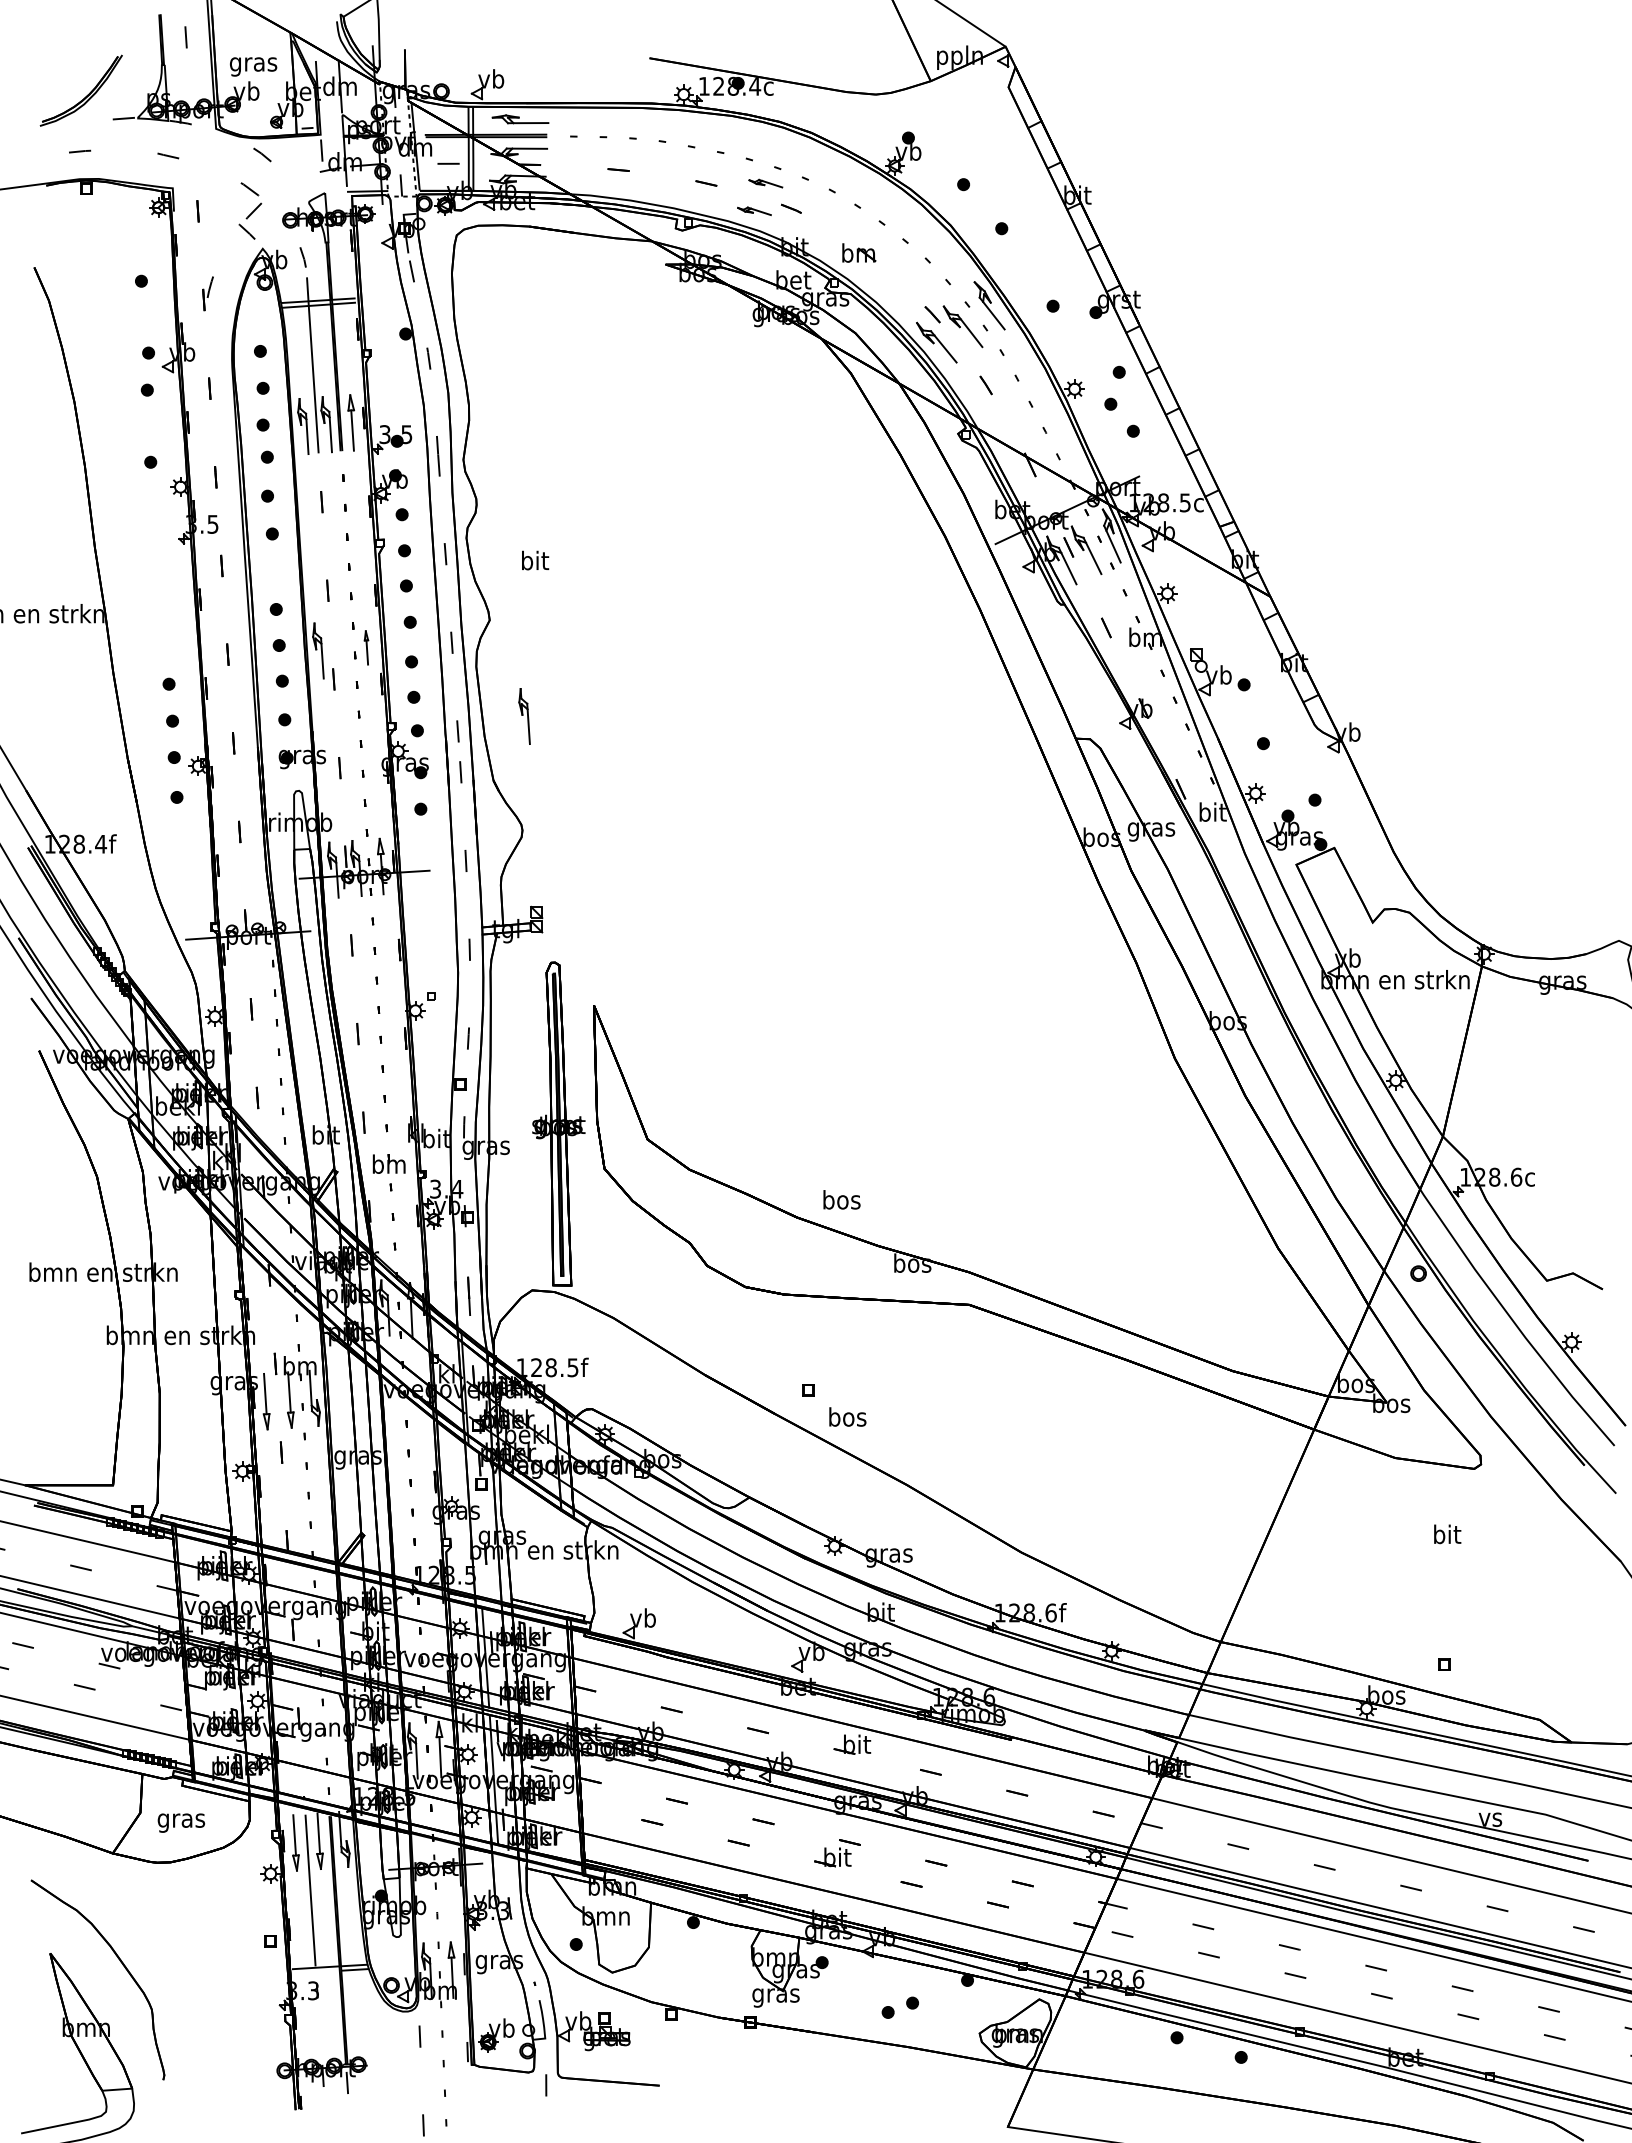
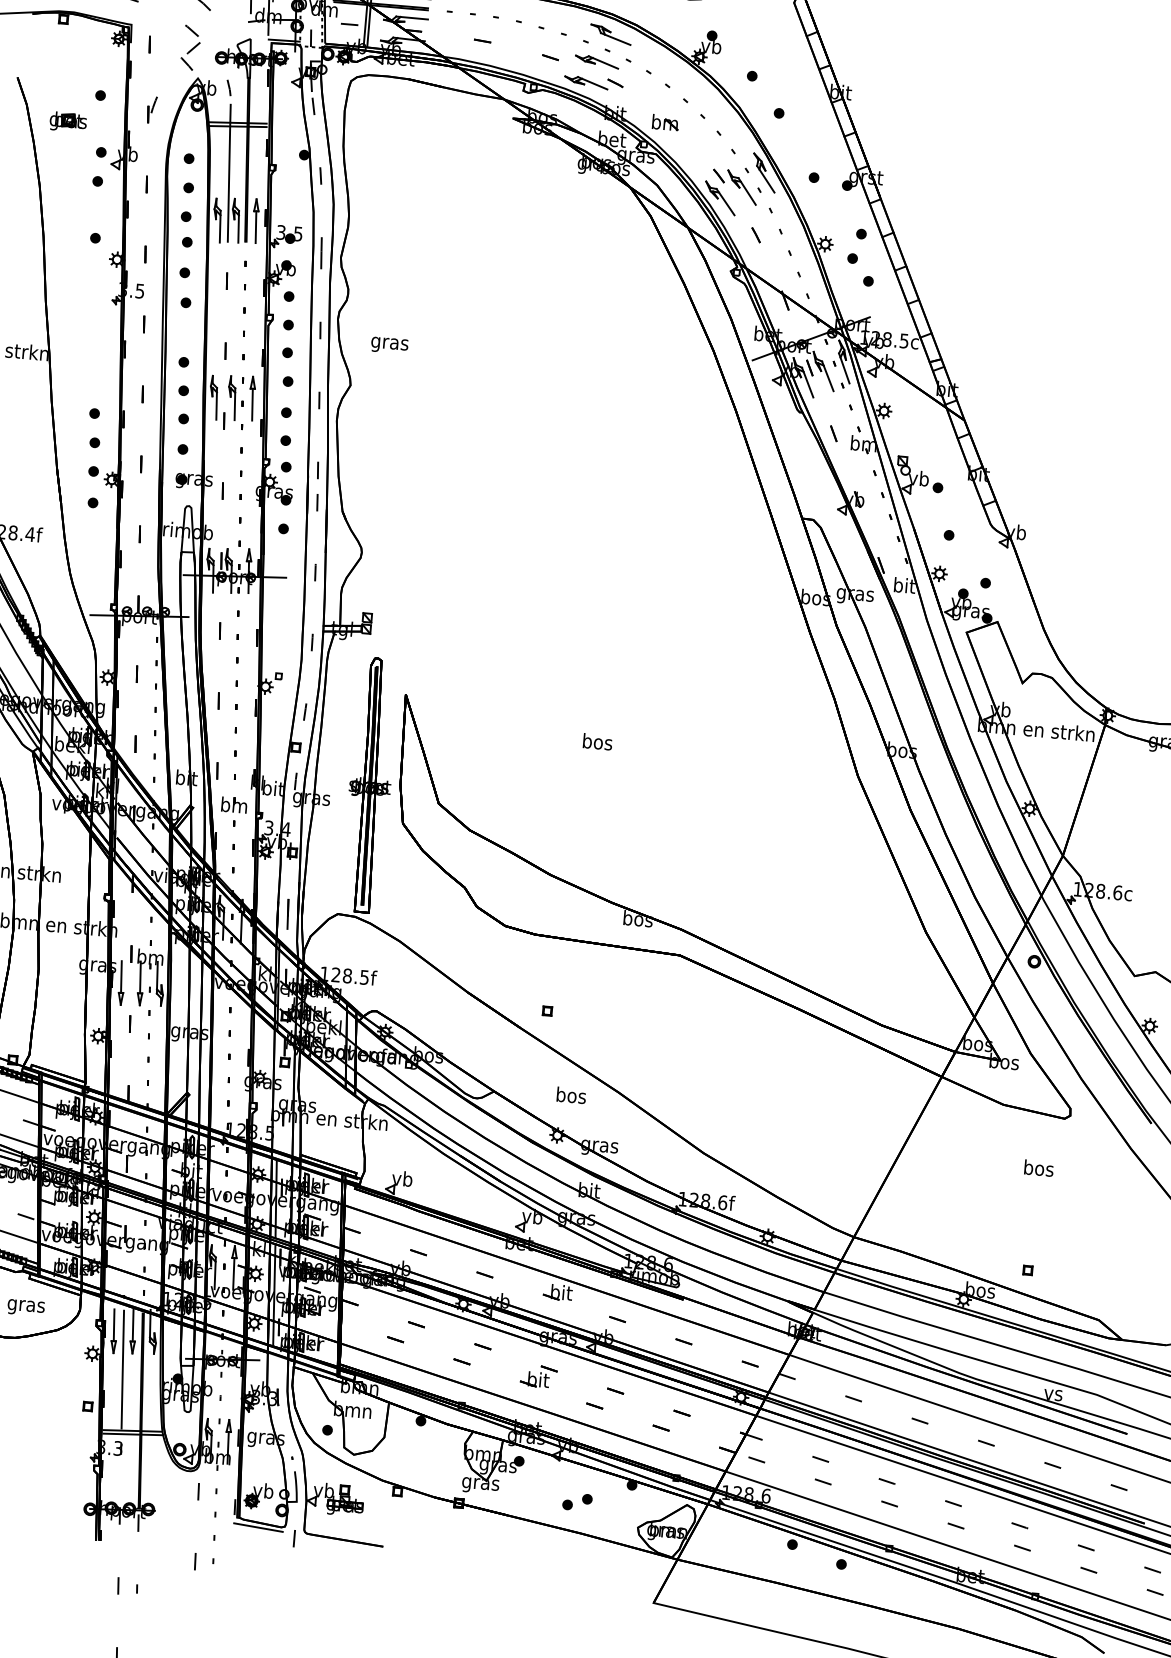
part: (780, 147) -> (611, 34), added
part: (765, 183) -> (596, 61), size x1.67
part: (754, 211) -> (586, 82), size x1.67
part: (103, 318) -> (68, 122), added
text: (534, 562) -> (389, 343), bit -> gras
part: (366, 647) -> (252, 398), size x1.67
part: (524, 716) -> (232, 398), moved
text: (841, 1199) -> (597, 741), moved
text: (847, 1416) -> (571, 1095), moved
text: (1446, 1534) -> (1038, 1168), bit -> bos
line: (316, 1971) -> (121, 1433), added
line: (499, 2075) -> (258, 1527), added

